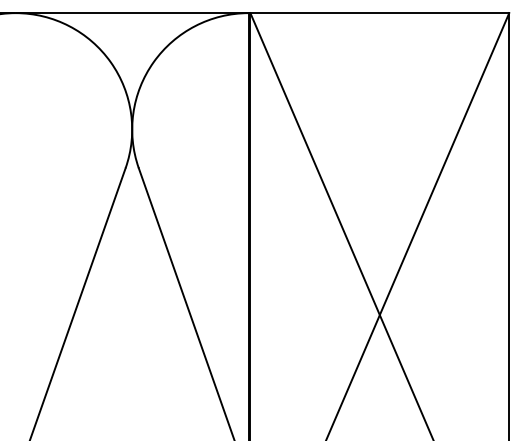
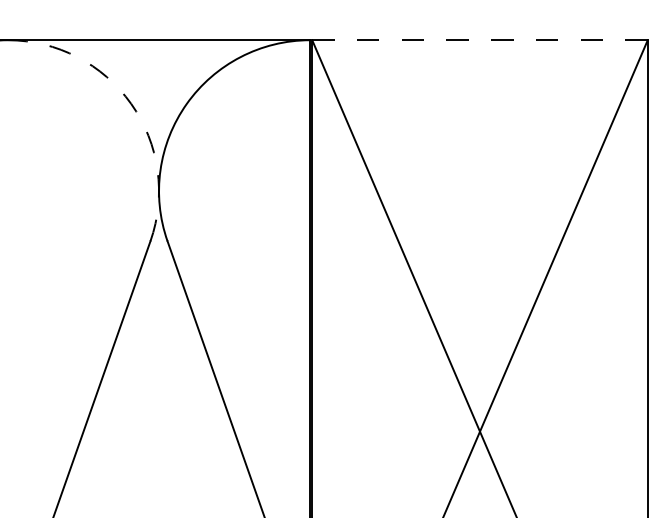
line: (380, 13) -> (480, 40), solid -> dashed
arc: (110, 62) -> (130, 104), solid -> dashed

